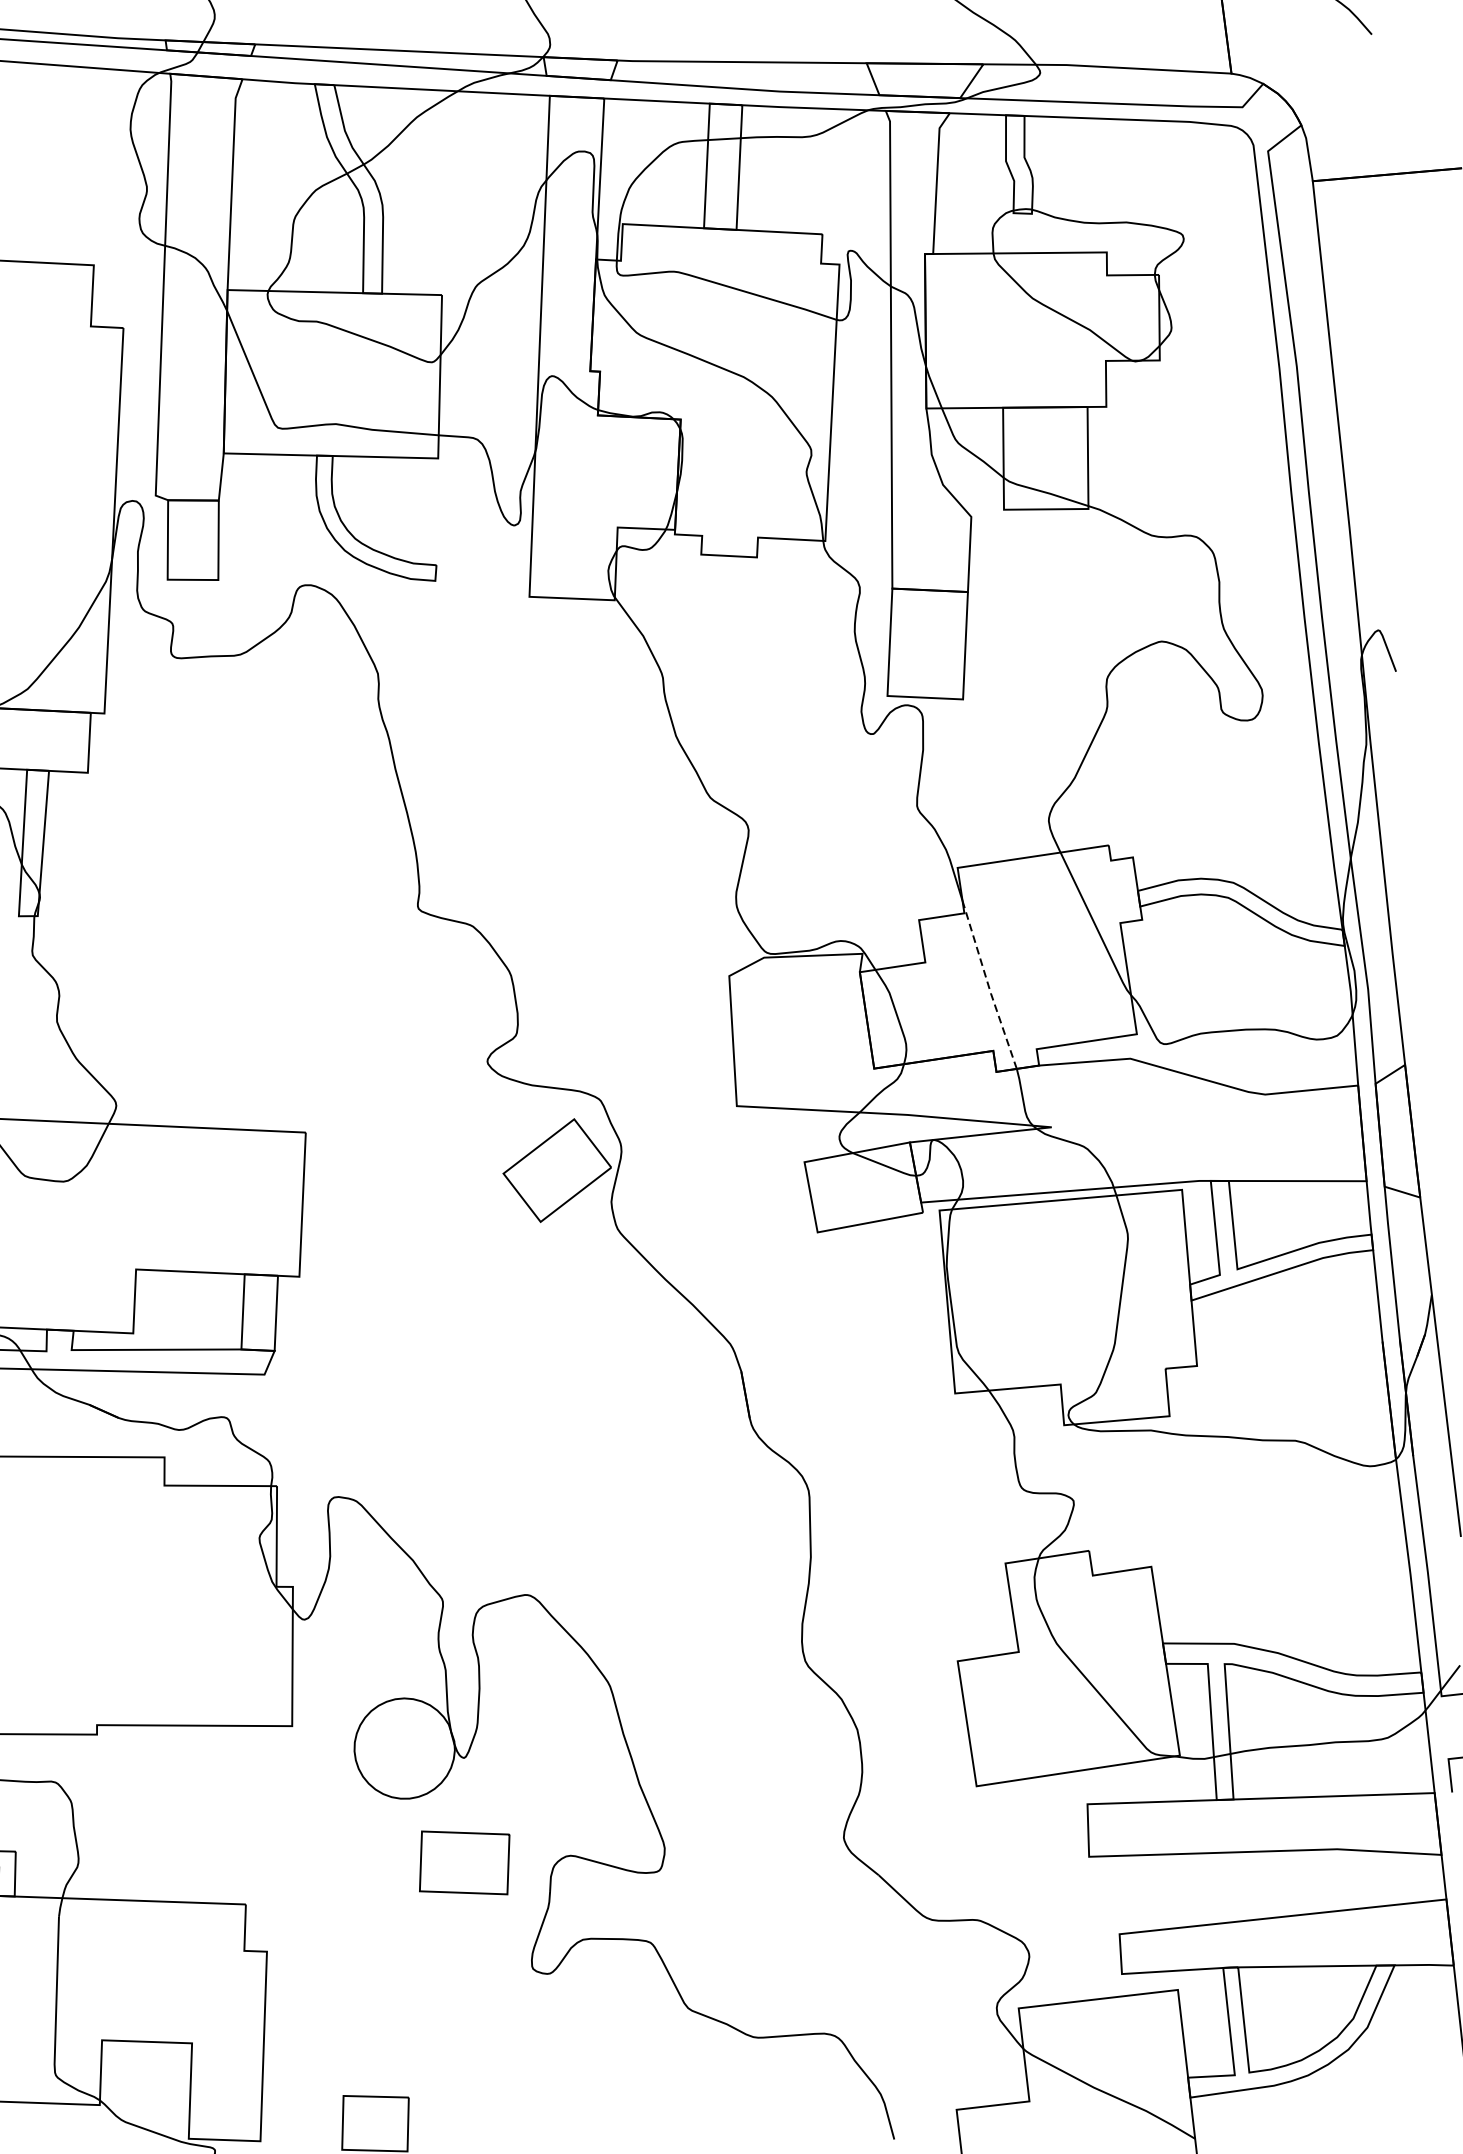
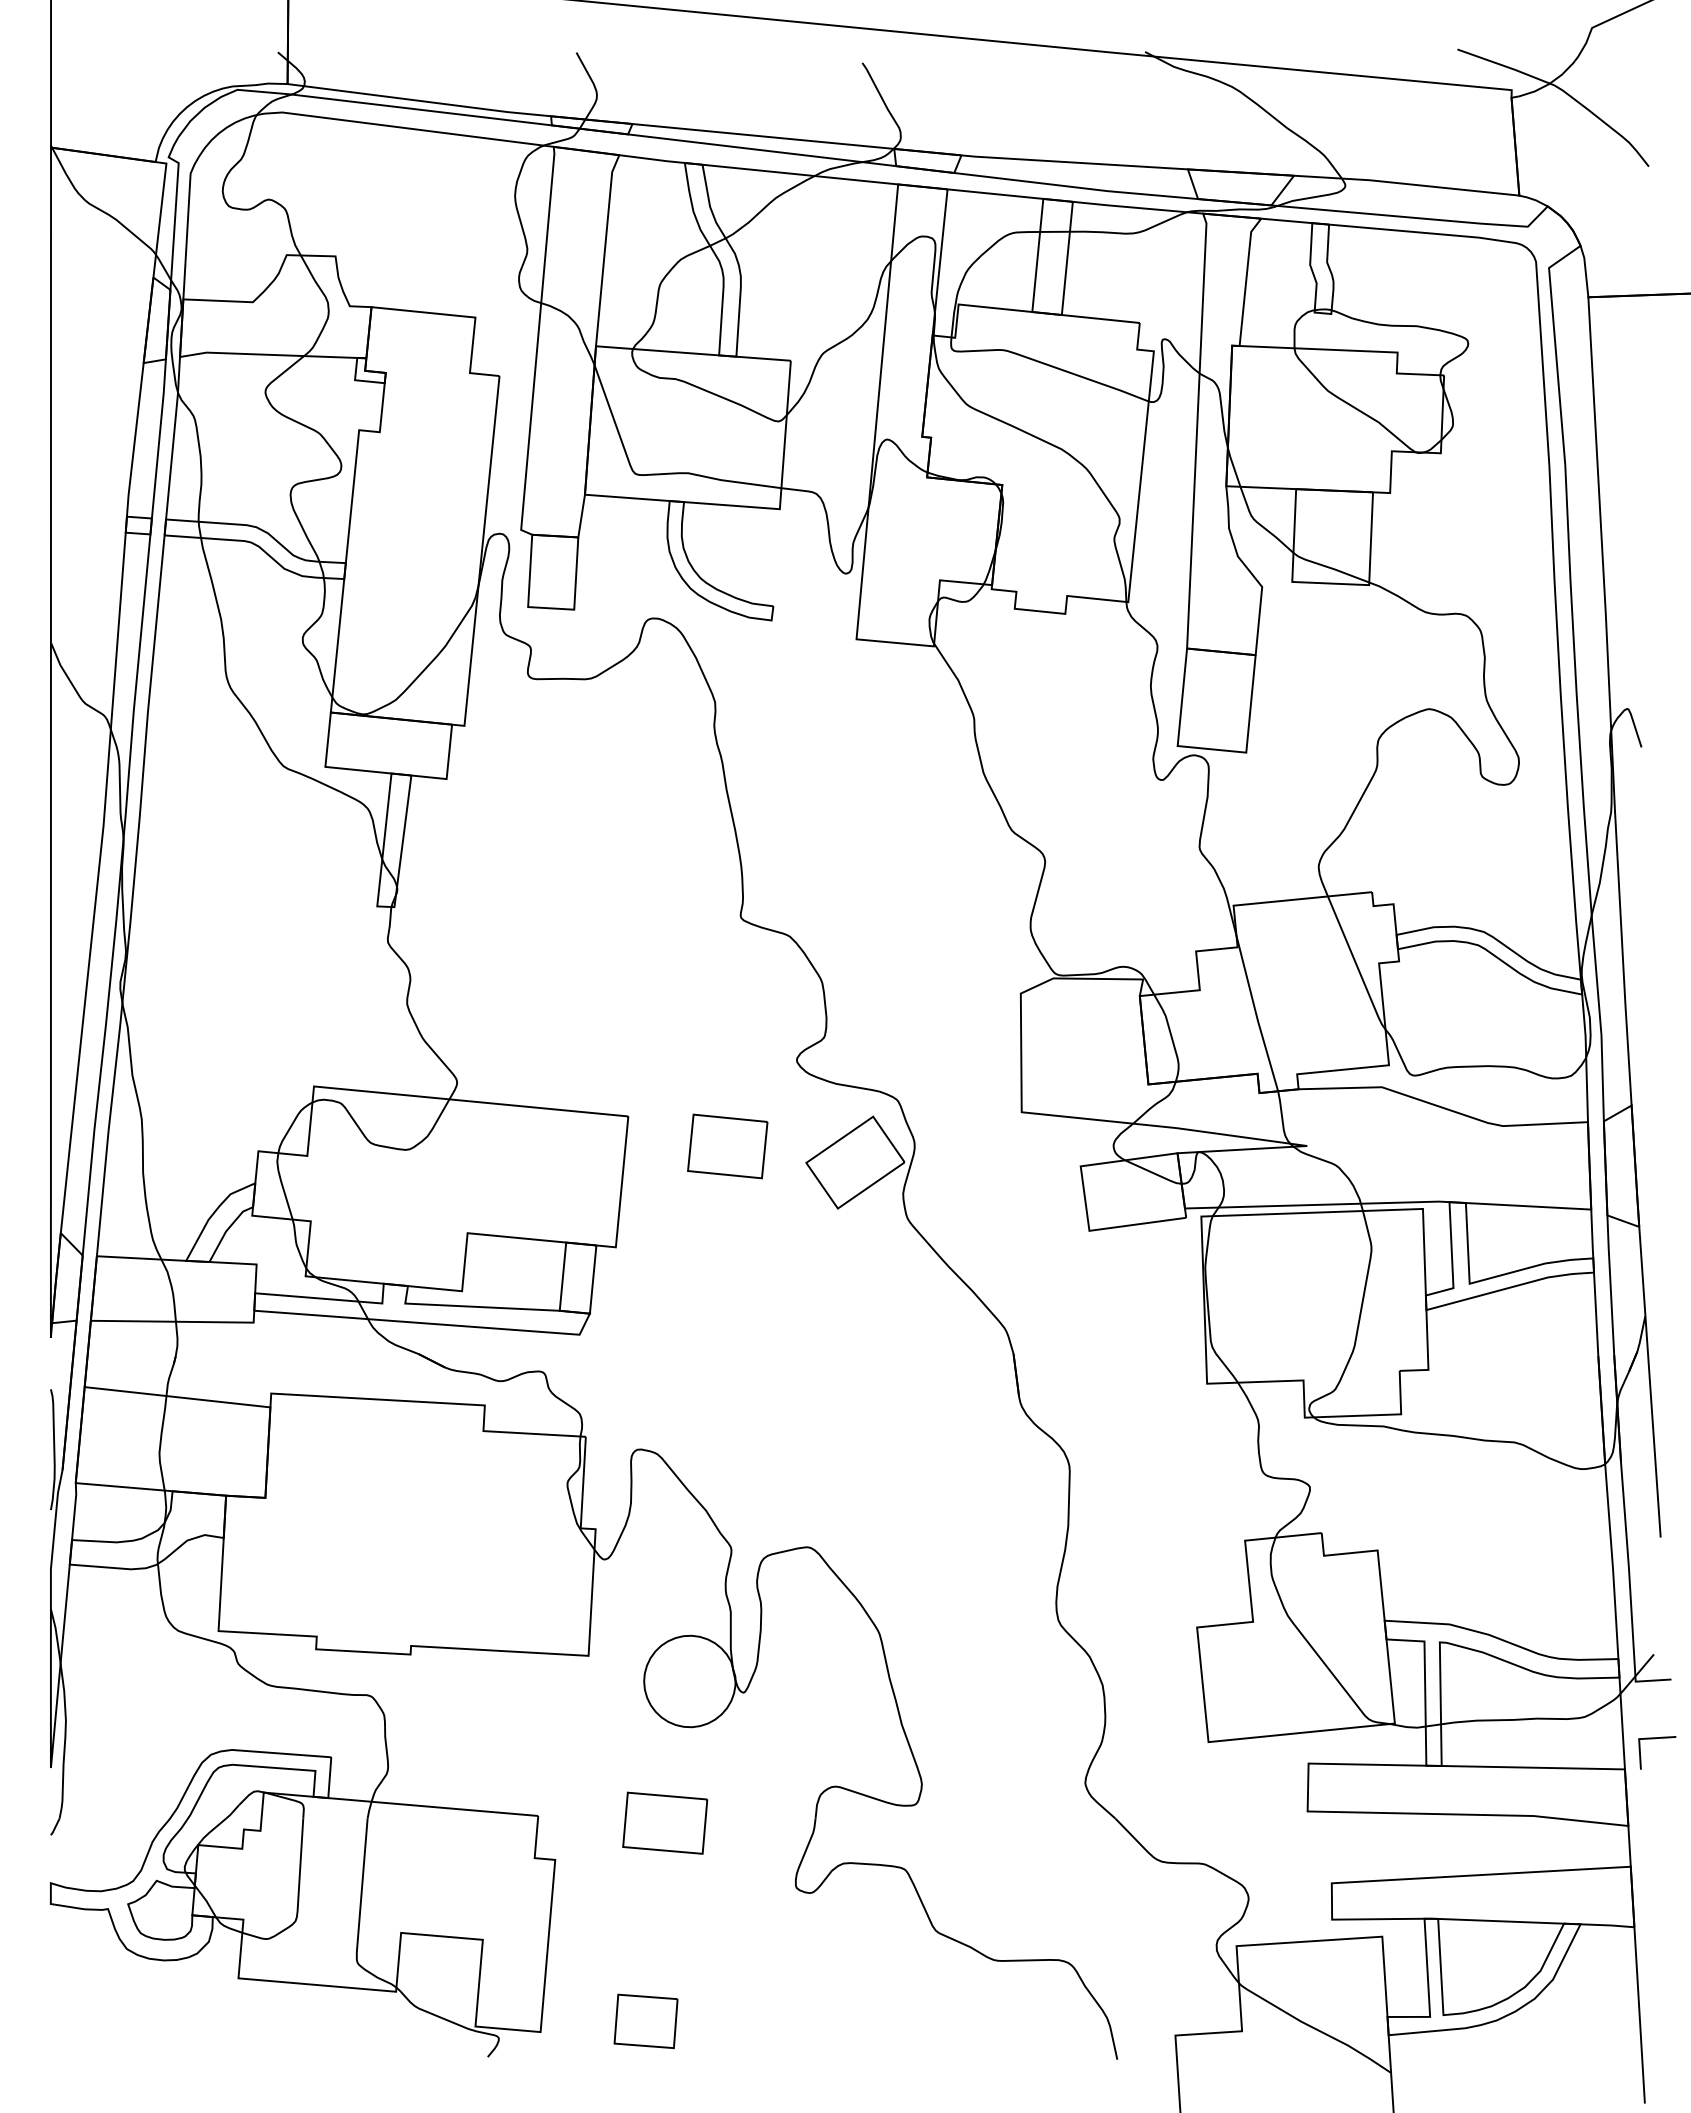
line: (988, 984) -> (1256, 1013), dashed -> solid
part: (416, 1160) -> (727, 1146), added
part: (464, 1862) -> (665, 1822), moved

